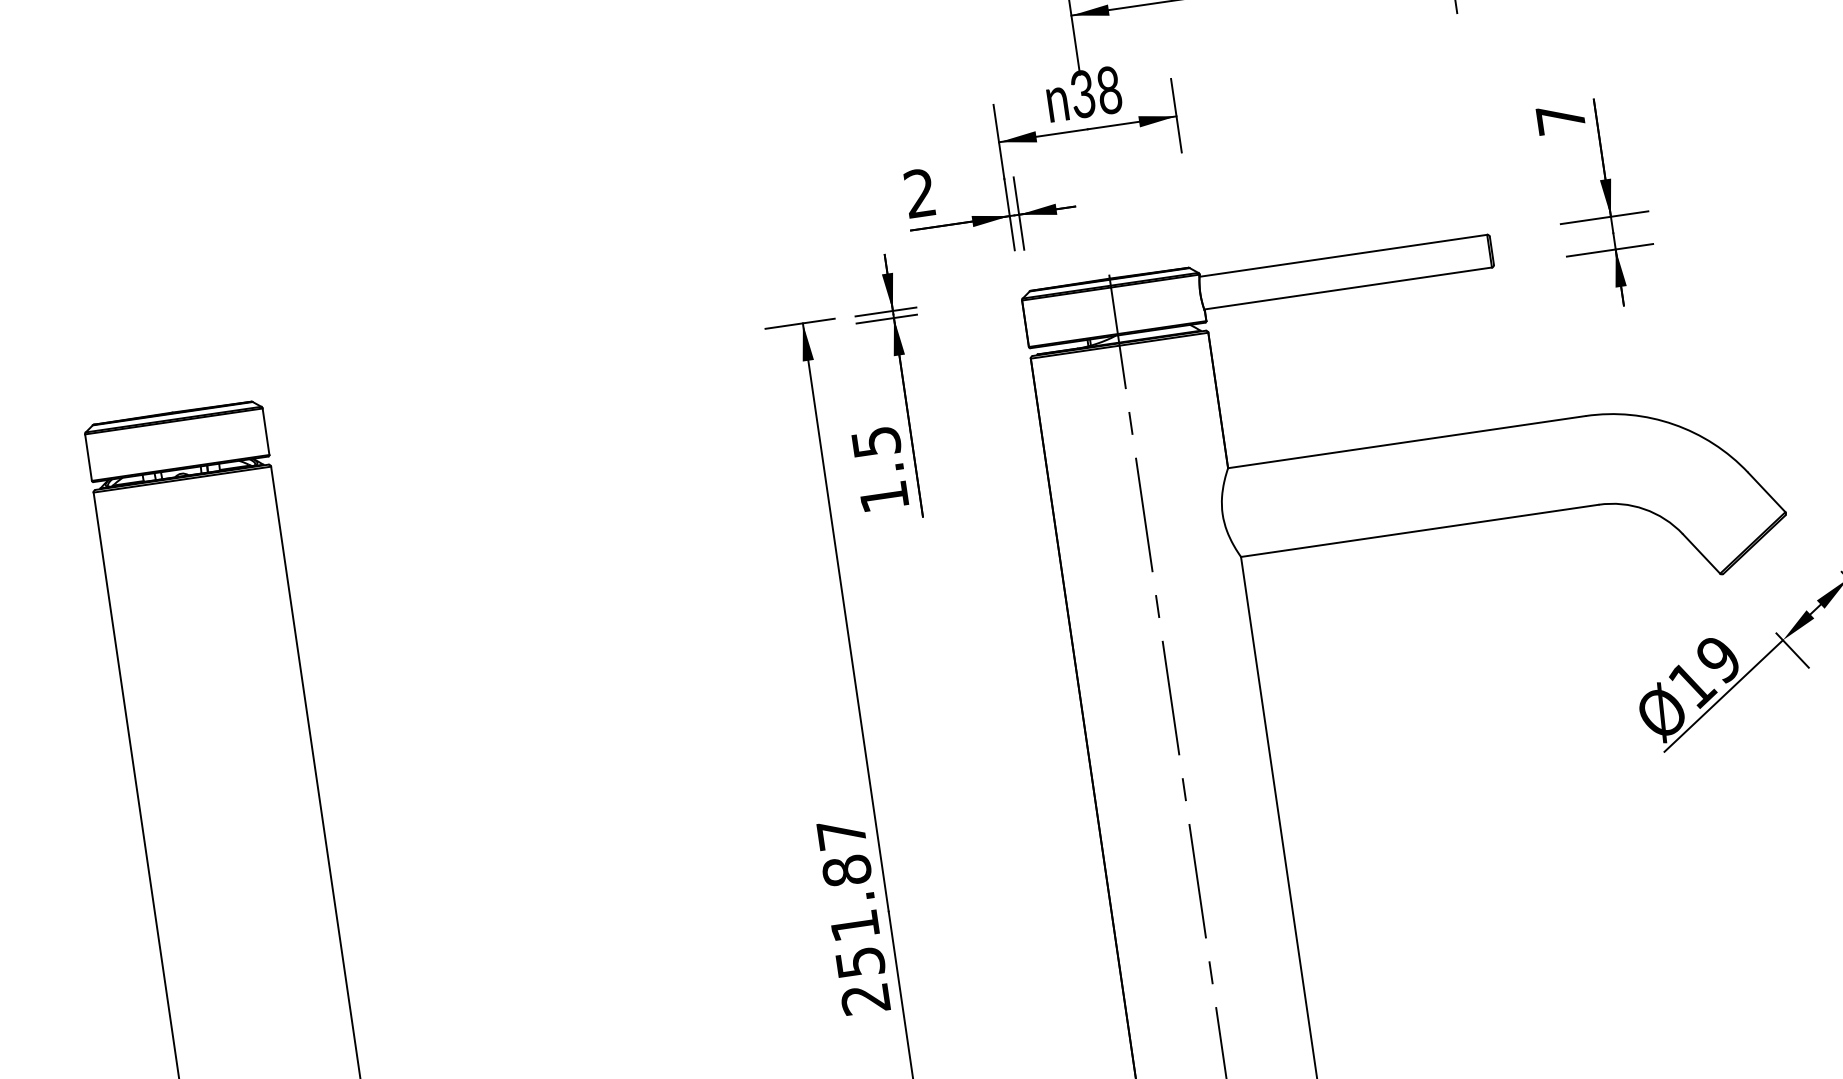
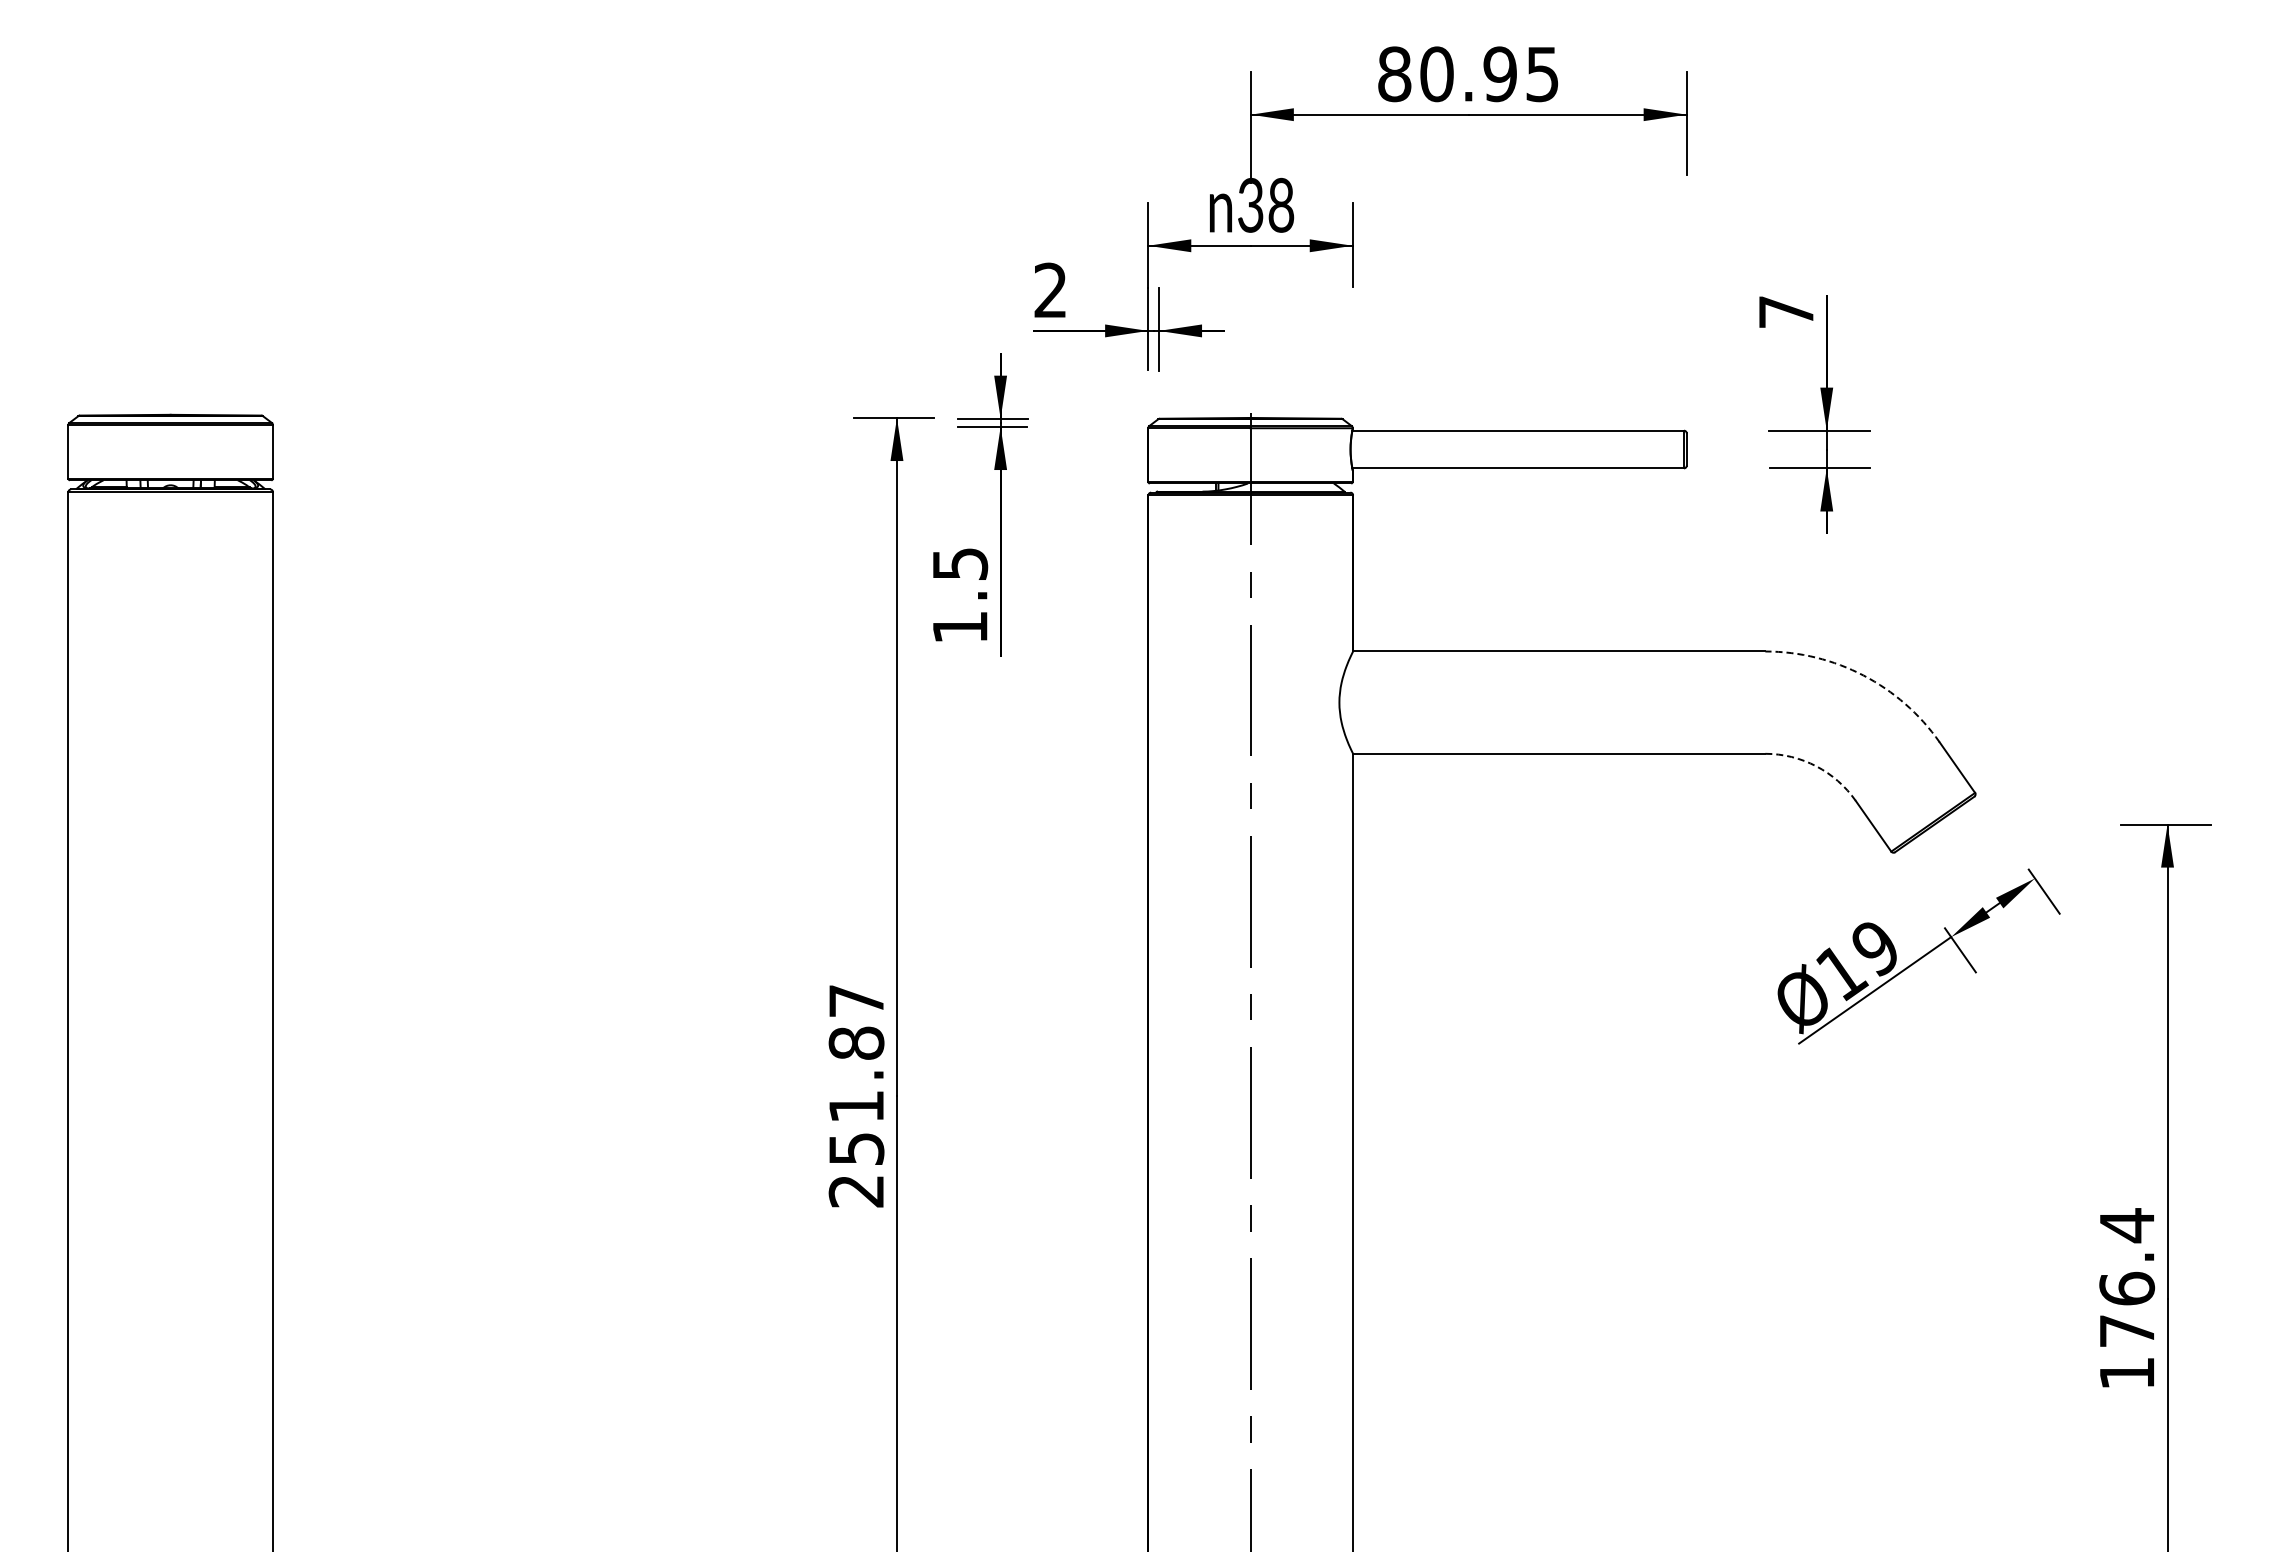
arc: (1673, 424) -> (1863, 675), solid -> dashed
arc: (1644, 509) -> (1816, 766), solid -> dashed

